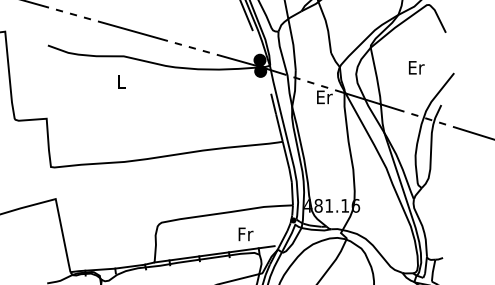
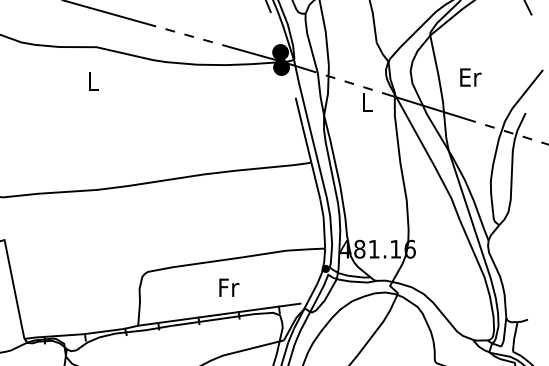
text: (416, 67) -> (470, 77), moved
text: (324, 97) -> (367, 102), Er -> L
text: (245, 234) -> (228, 287), moved

